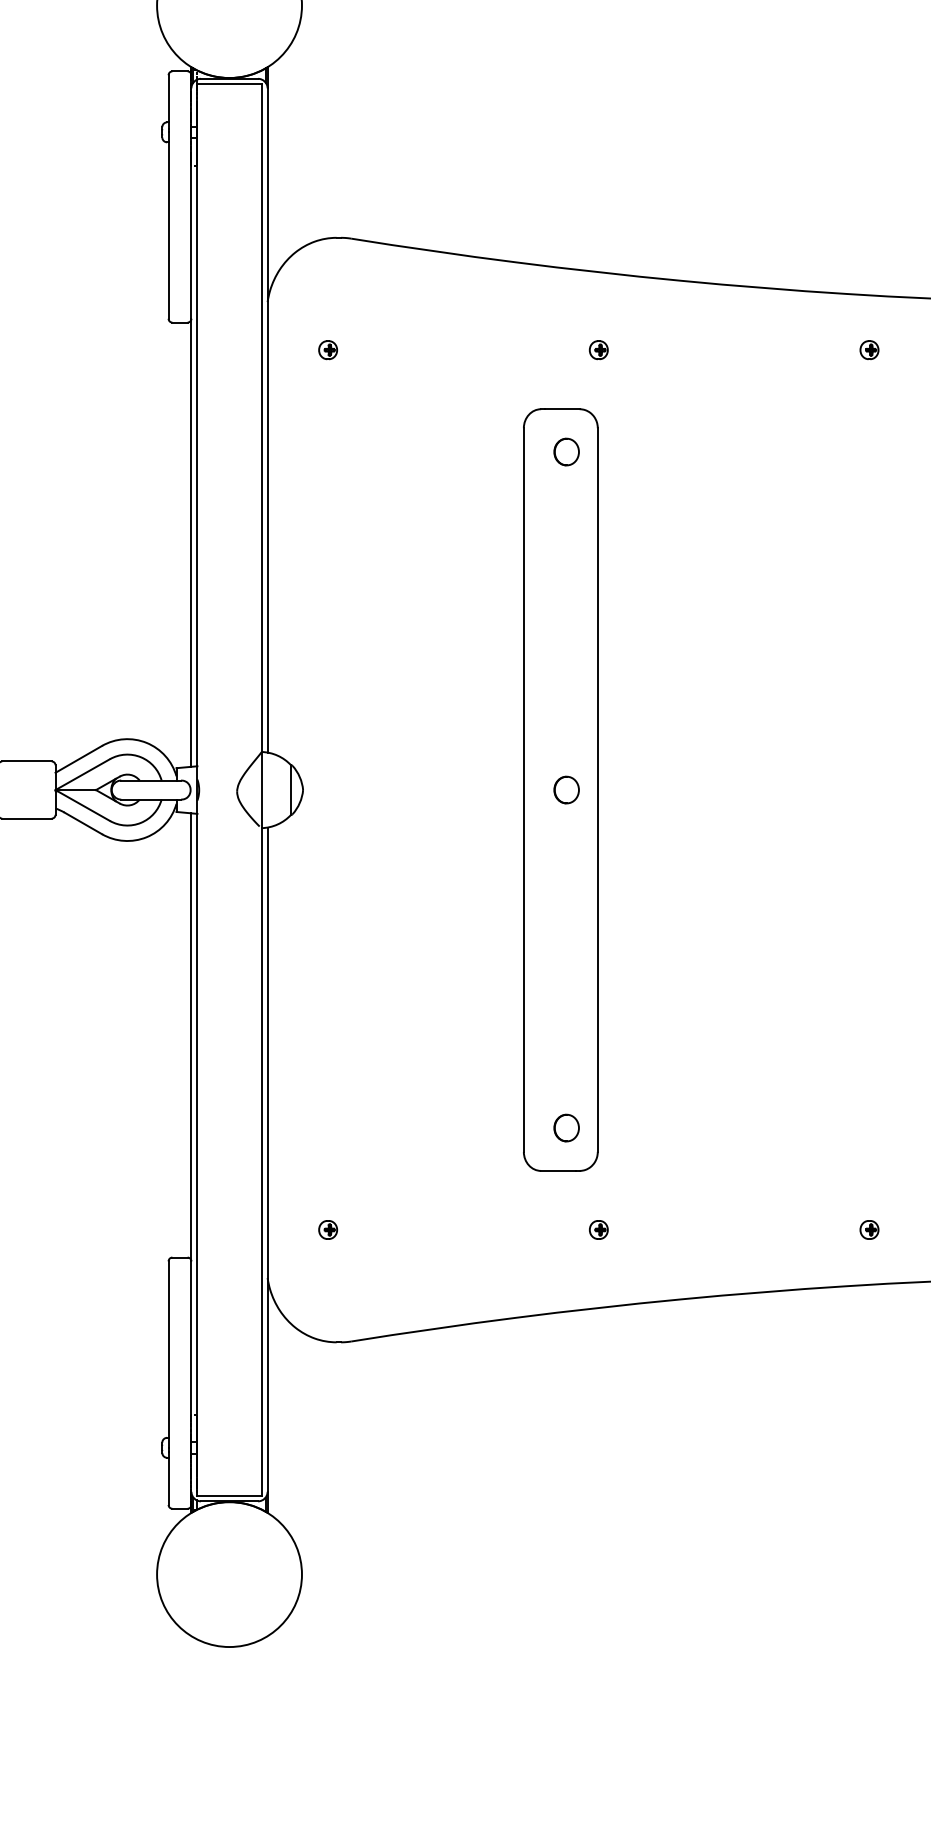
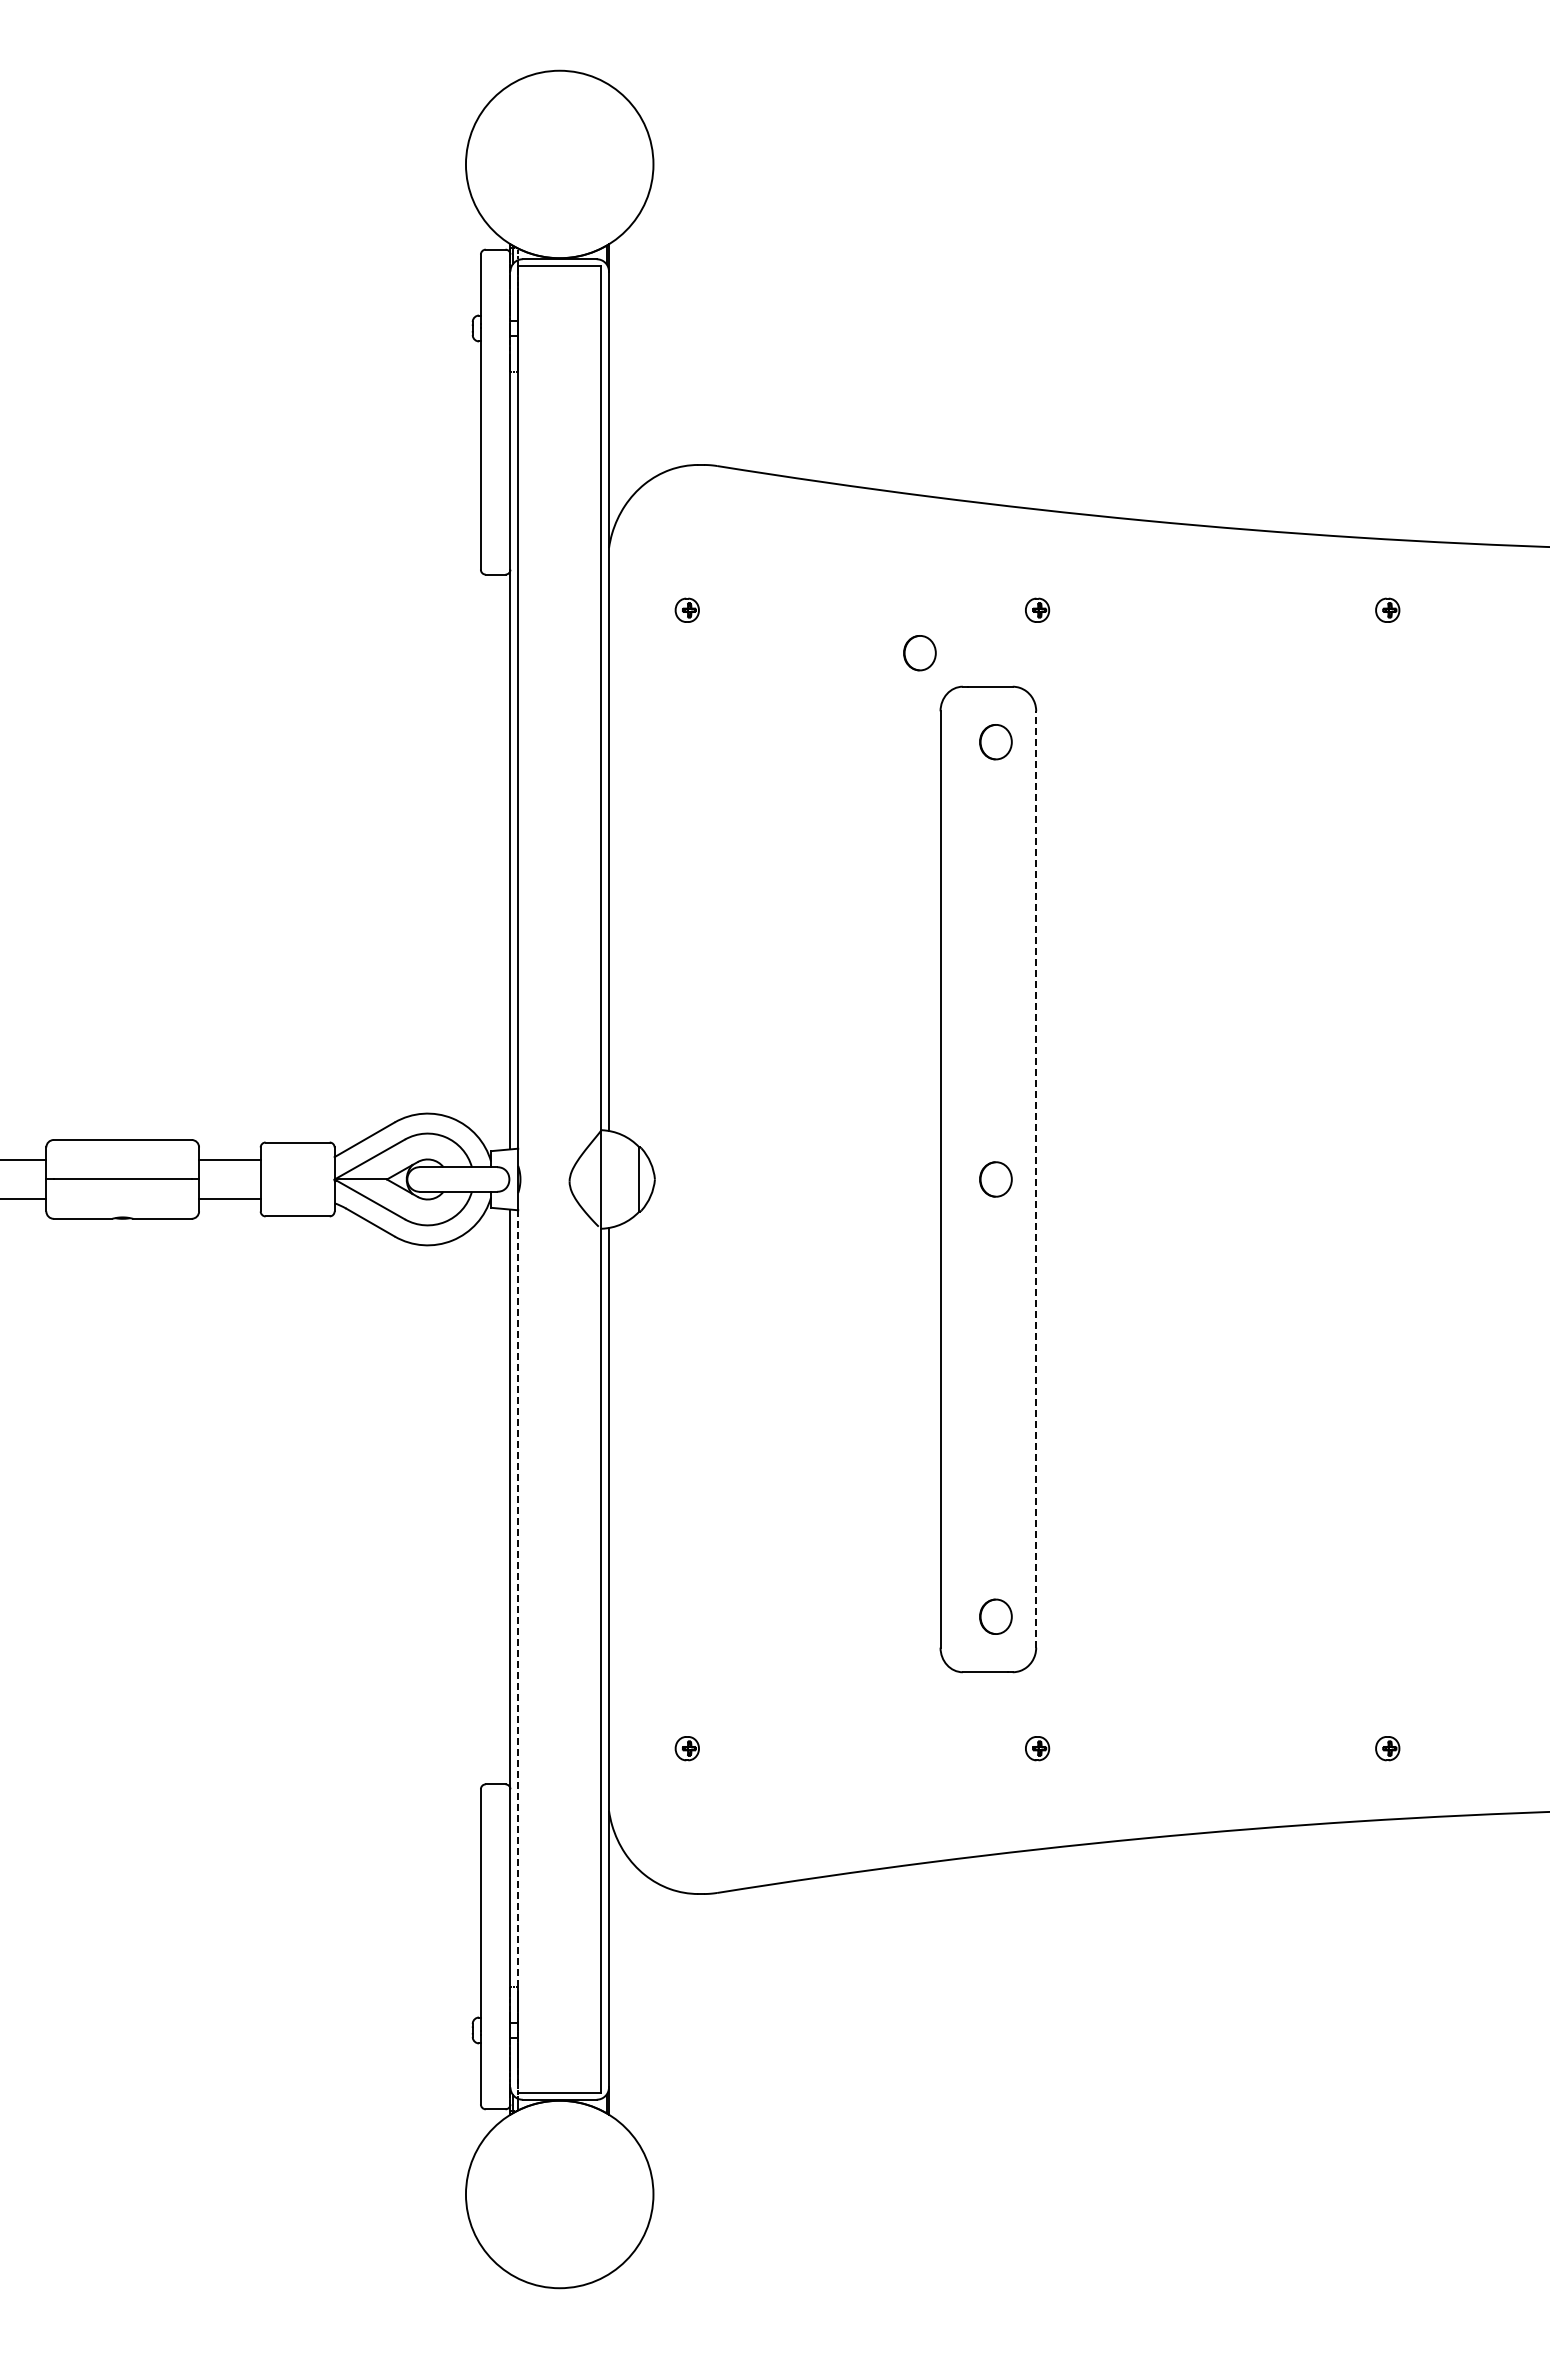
part: (507, 383) -> (919, 653), added
line: (598, 789) -> (1036, 1178), solid -> dashed
line: (197, 1154) -> (518, 1651), solid -> dashed

